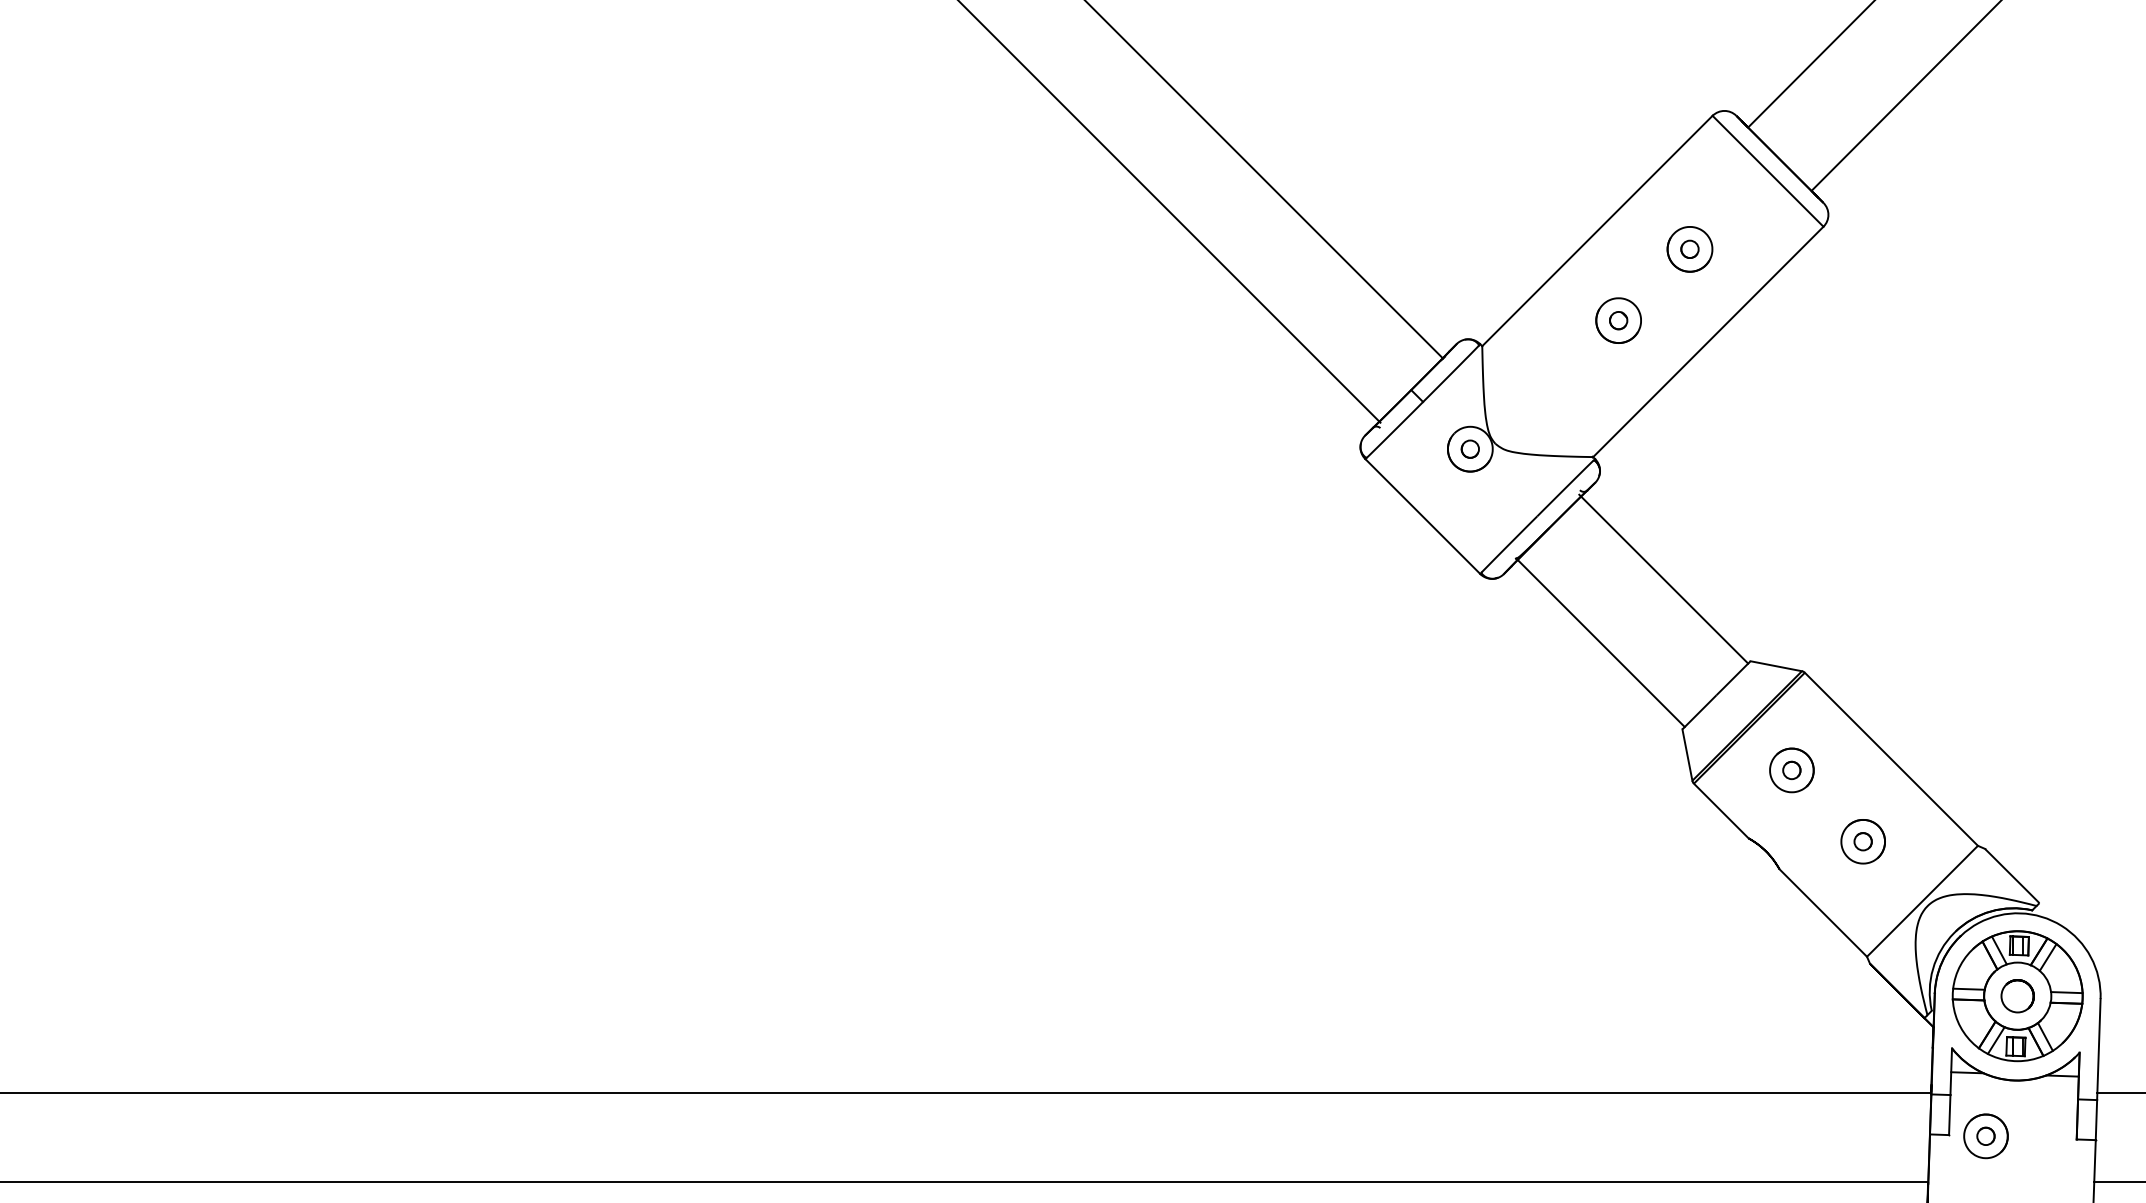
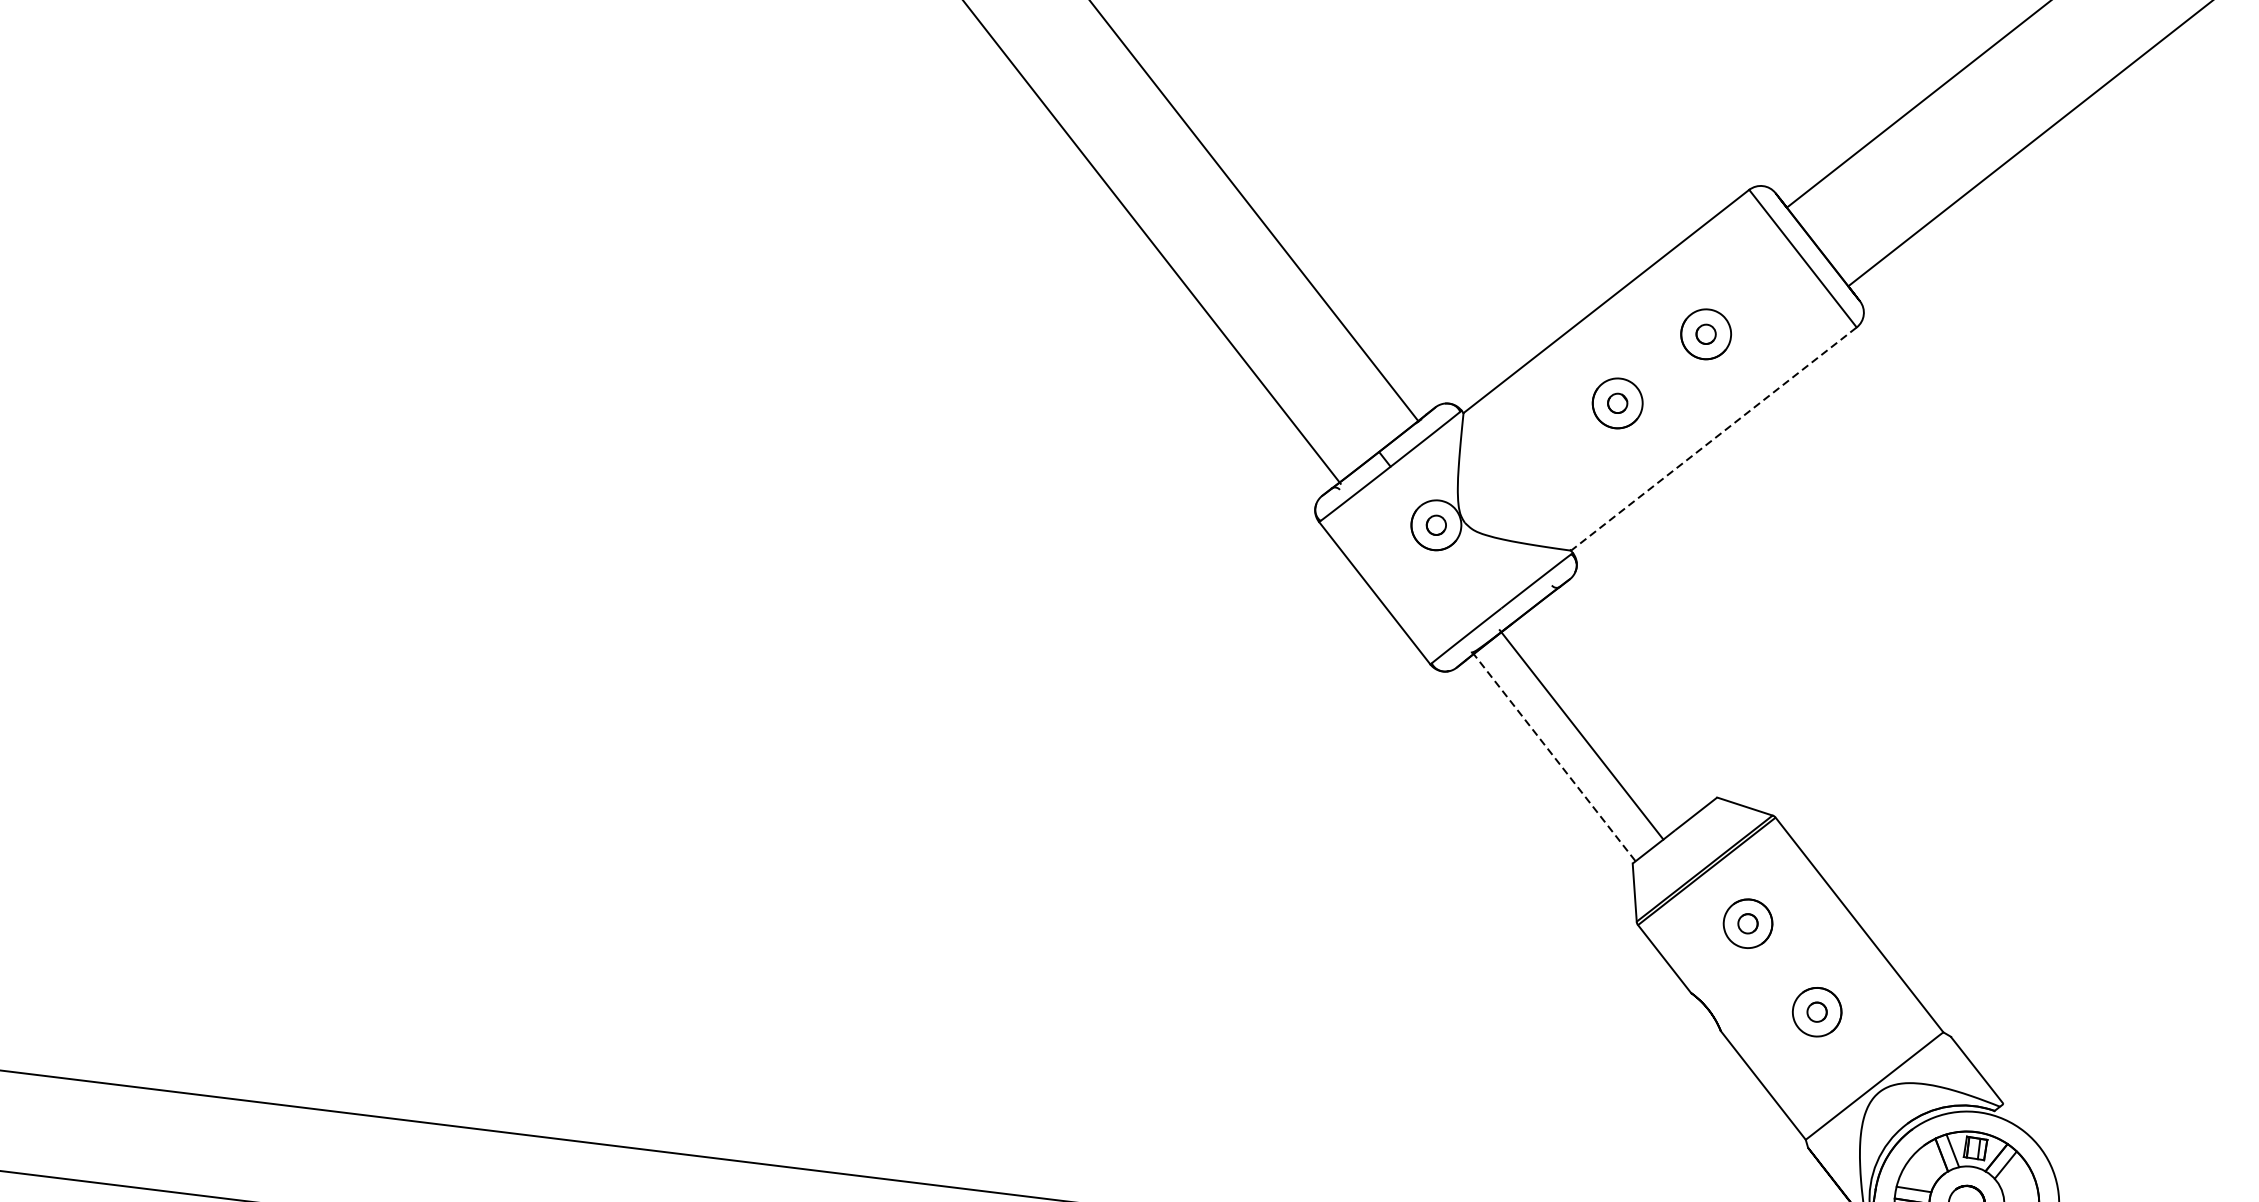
line: (1708, 341) -> (1714, 438), solid -> dashed
line: (1663, 578) -> (1581, 734), moved
line: (1600, 643) -> (1553, 757), solid -> dashed

